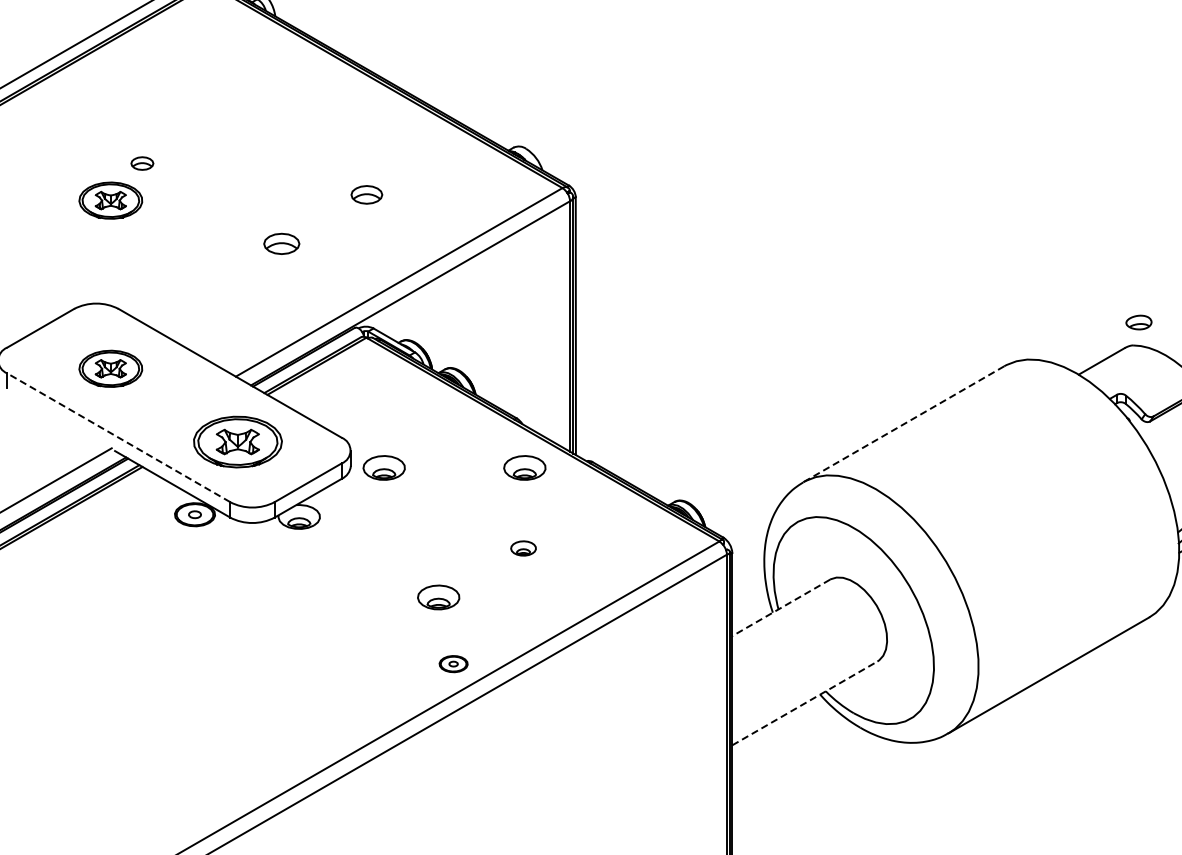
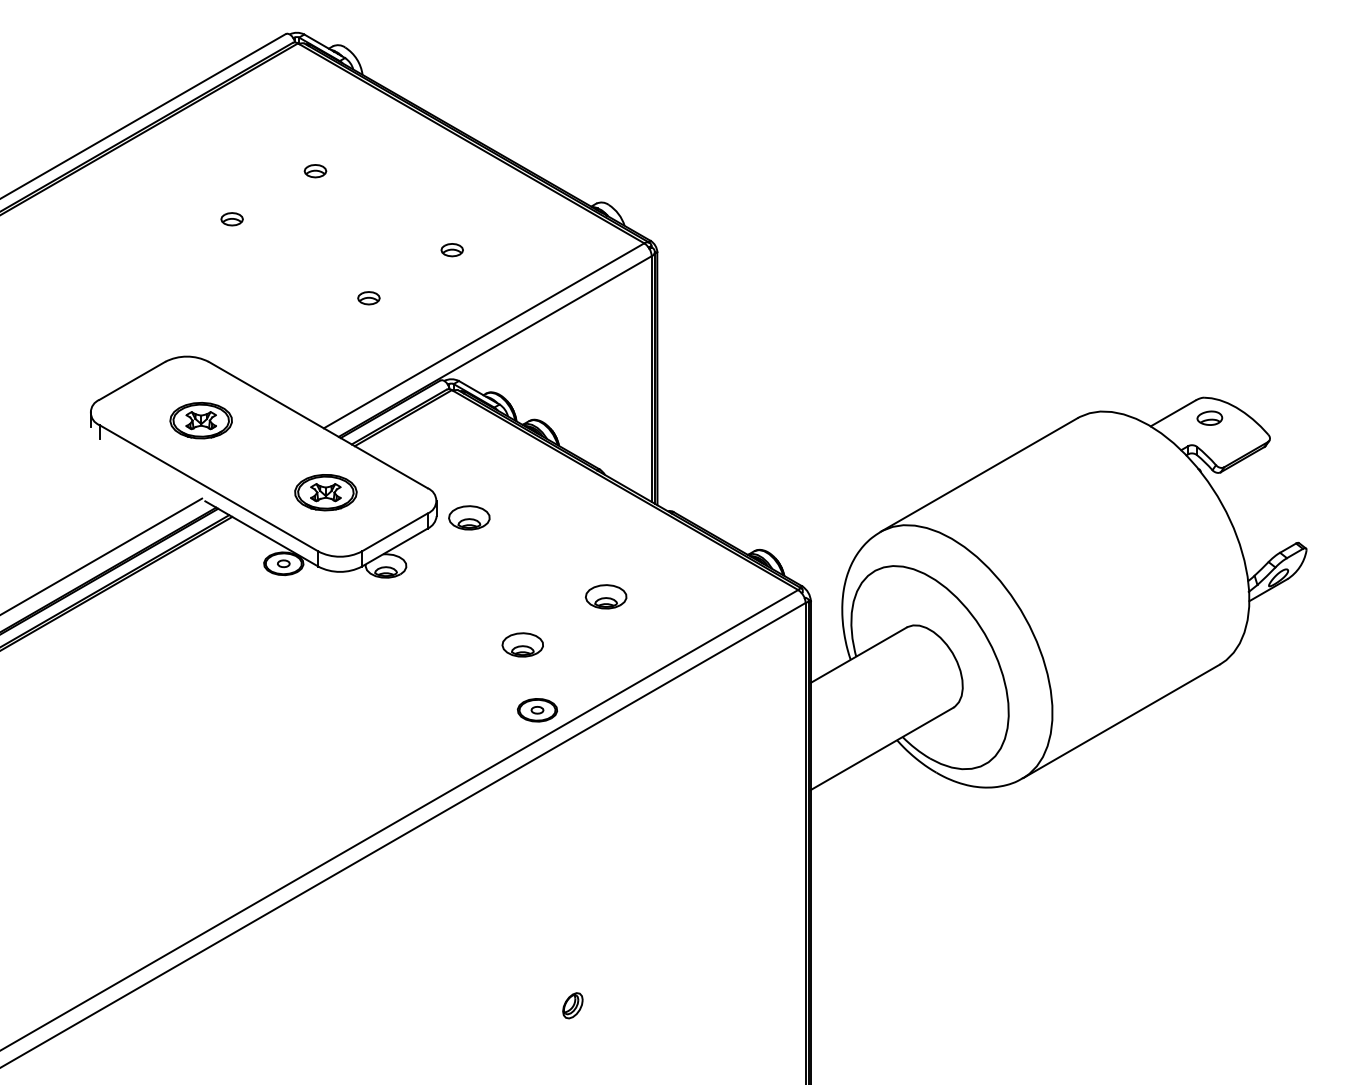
part: (227, 114) -> (315, 171), added
part: (365, 195) -> (451, 250), size x0.71
part: (110, 200) -> (200, 255), removed
part: (281, 244) -> (368, 298), size x0.62
part: (1138, 321) -> (1209, 417), moved
line: (904, 423) -> (979, 474), dashed -> solid
line: (118, 436) -> (208, 487), dashed -> solid
part: (237, 442) -> (325, 492), size x0.71
part: (524, 467) -> (607, 517), removed
part: (522, 548) -> (605, 596), size x1.67
line: (780, 608) -> (858, 655), dashed -> solid
part: (453, 664) -> (537, 710), size x1.43
line: (805, 703) -> (882, 748), dashed -> solid

